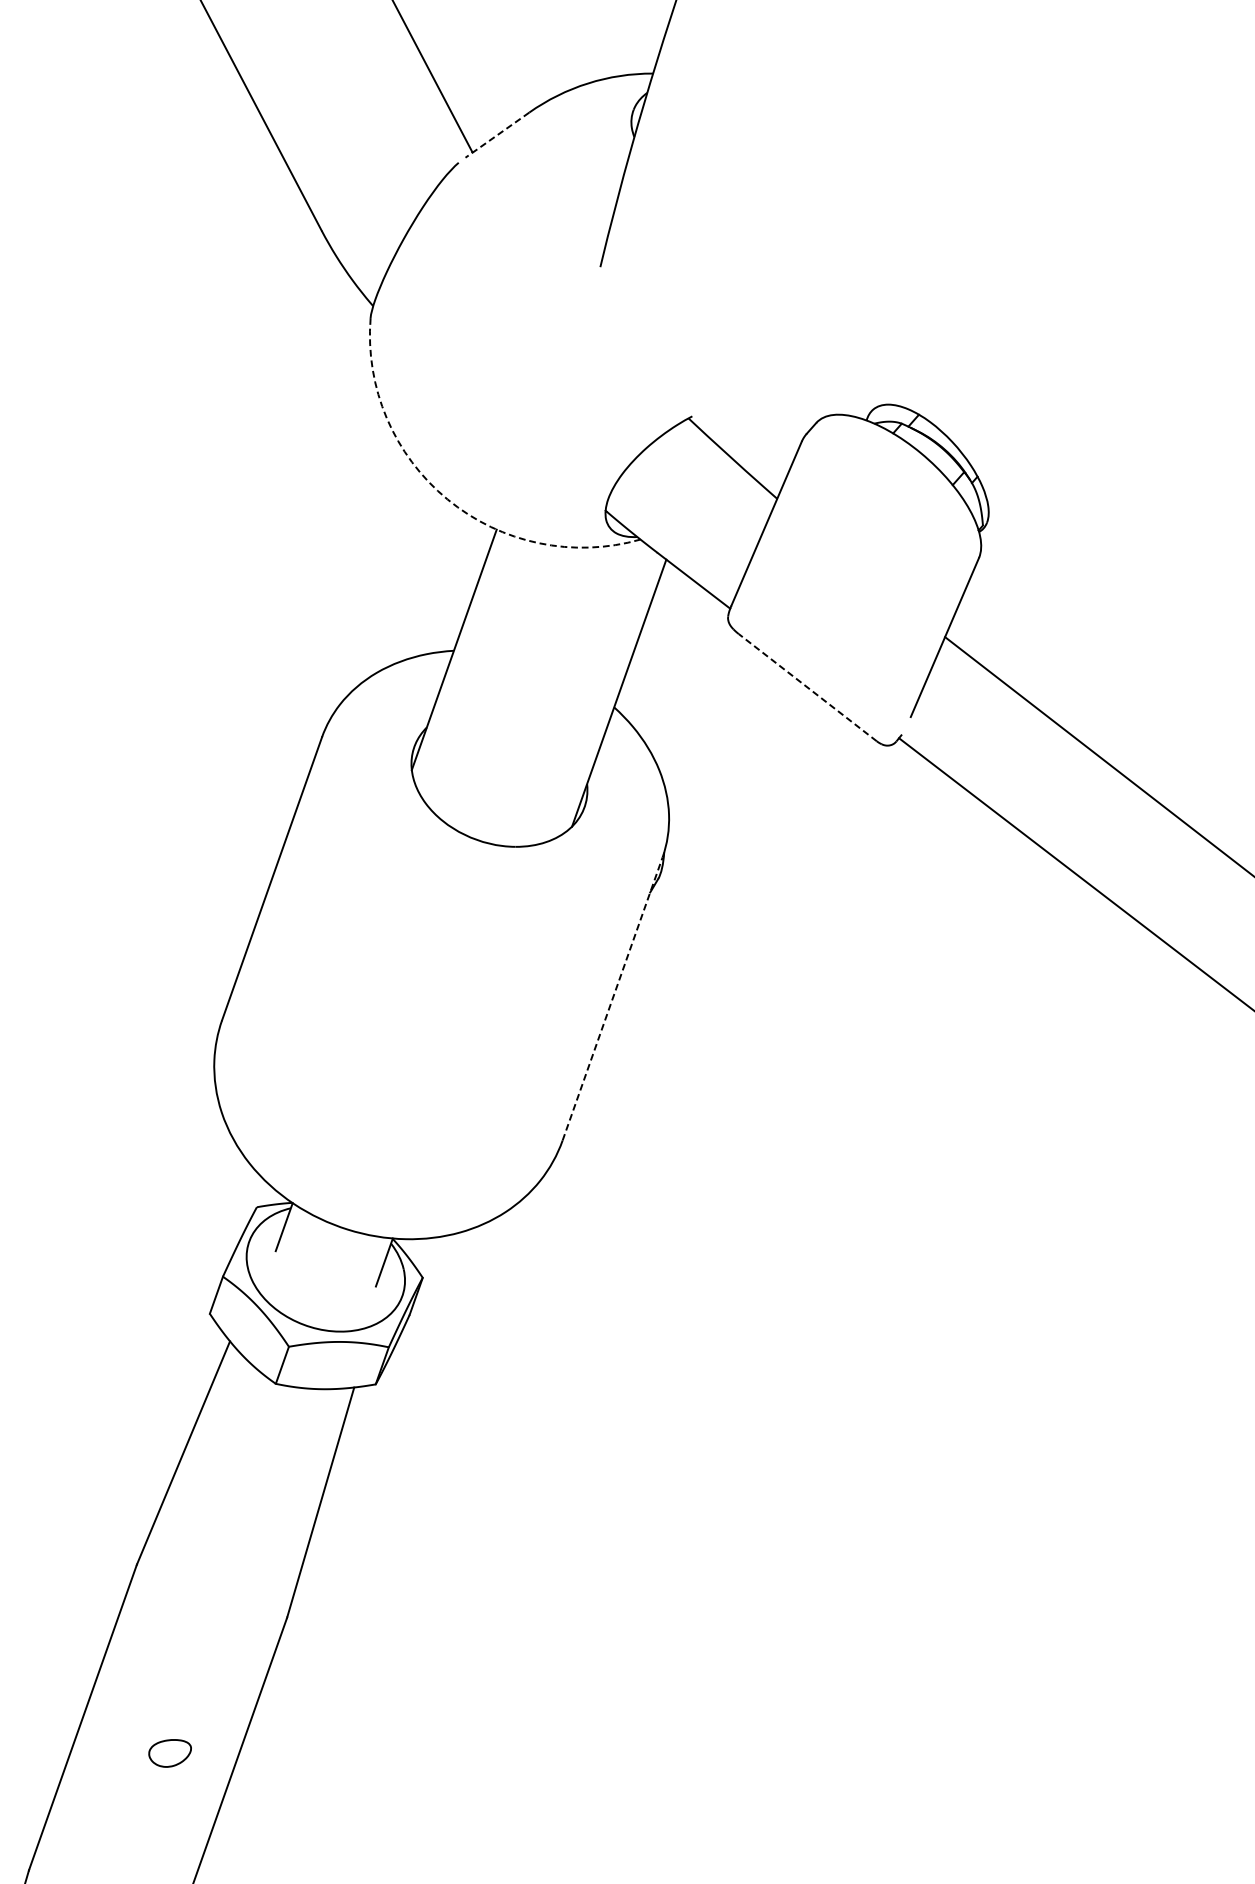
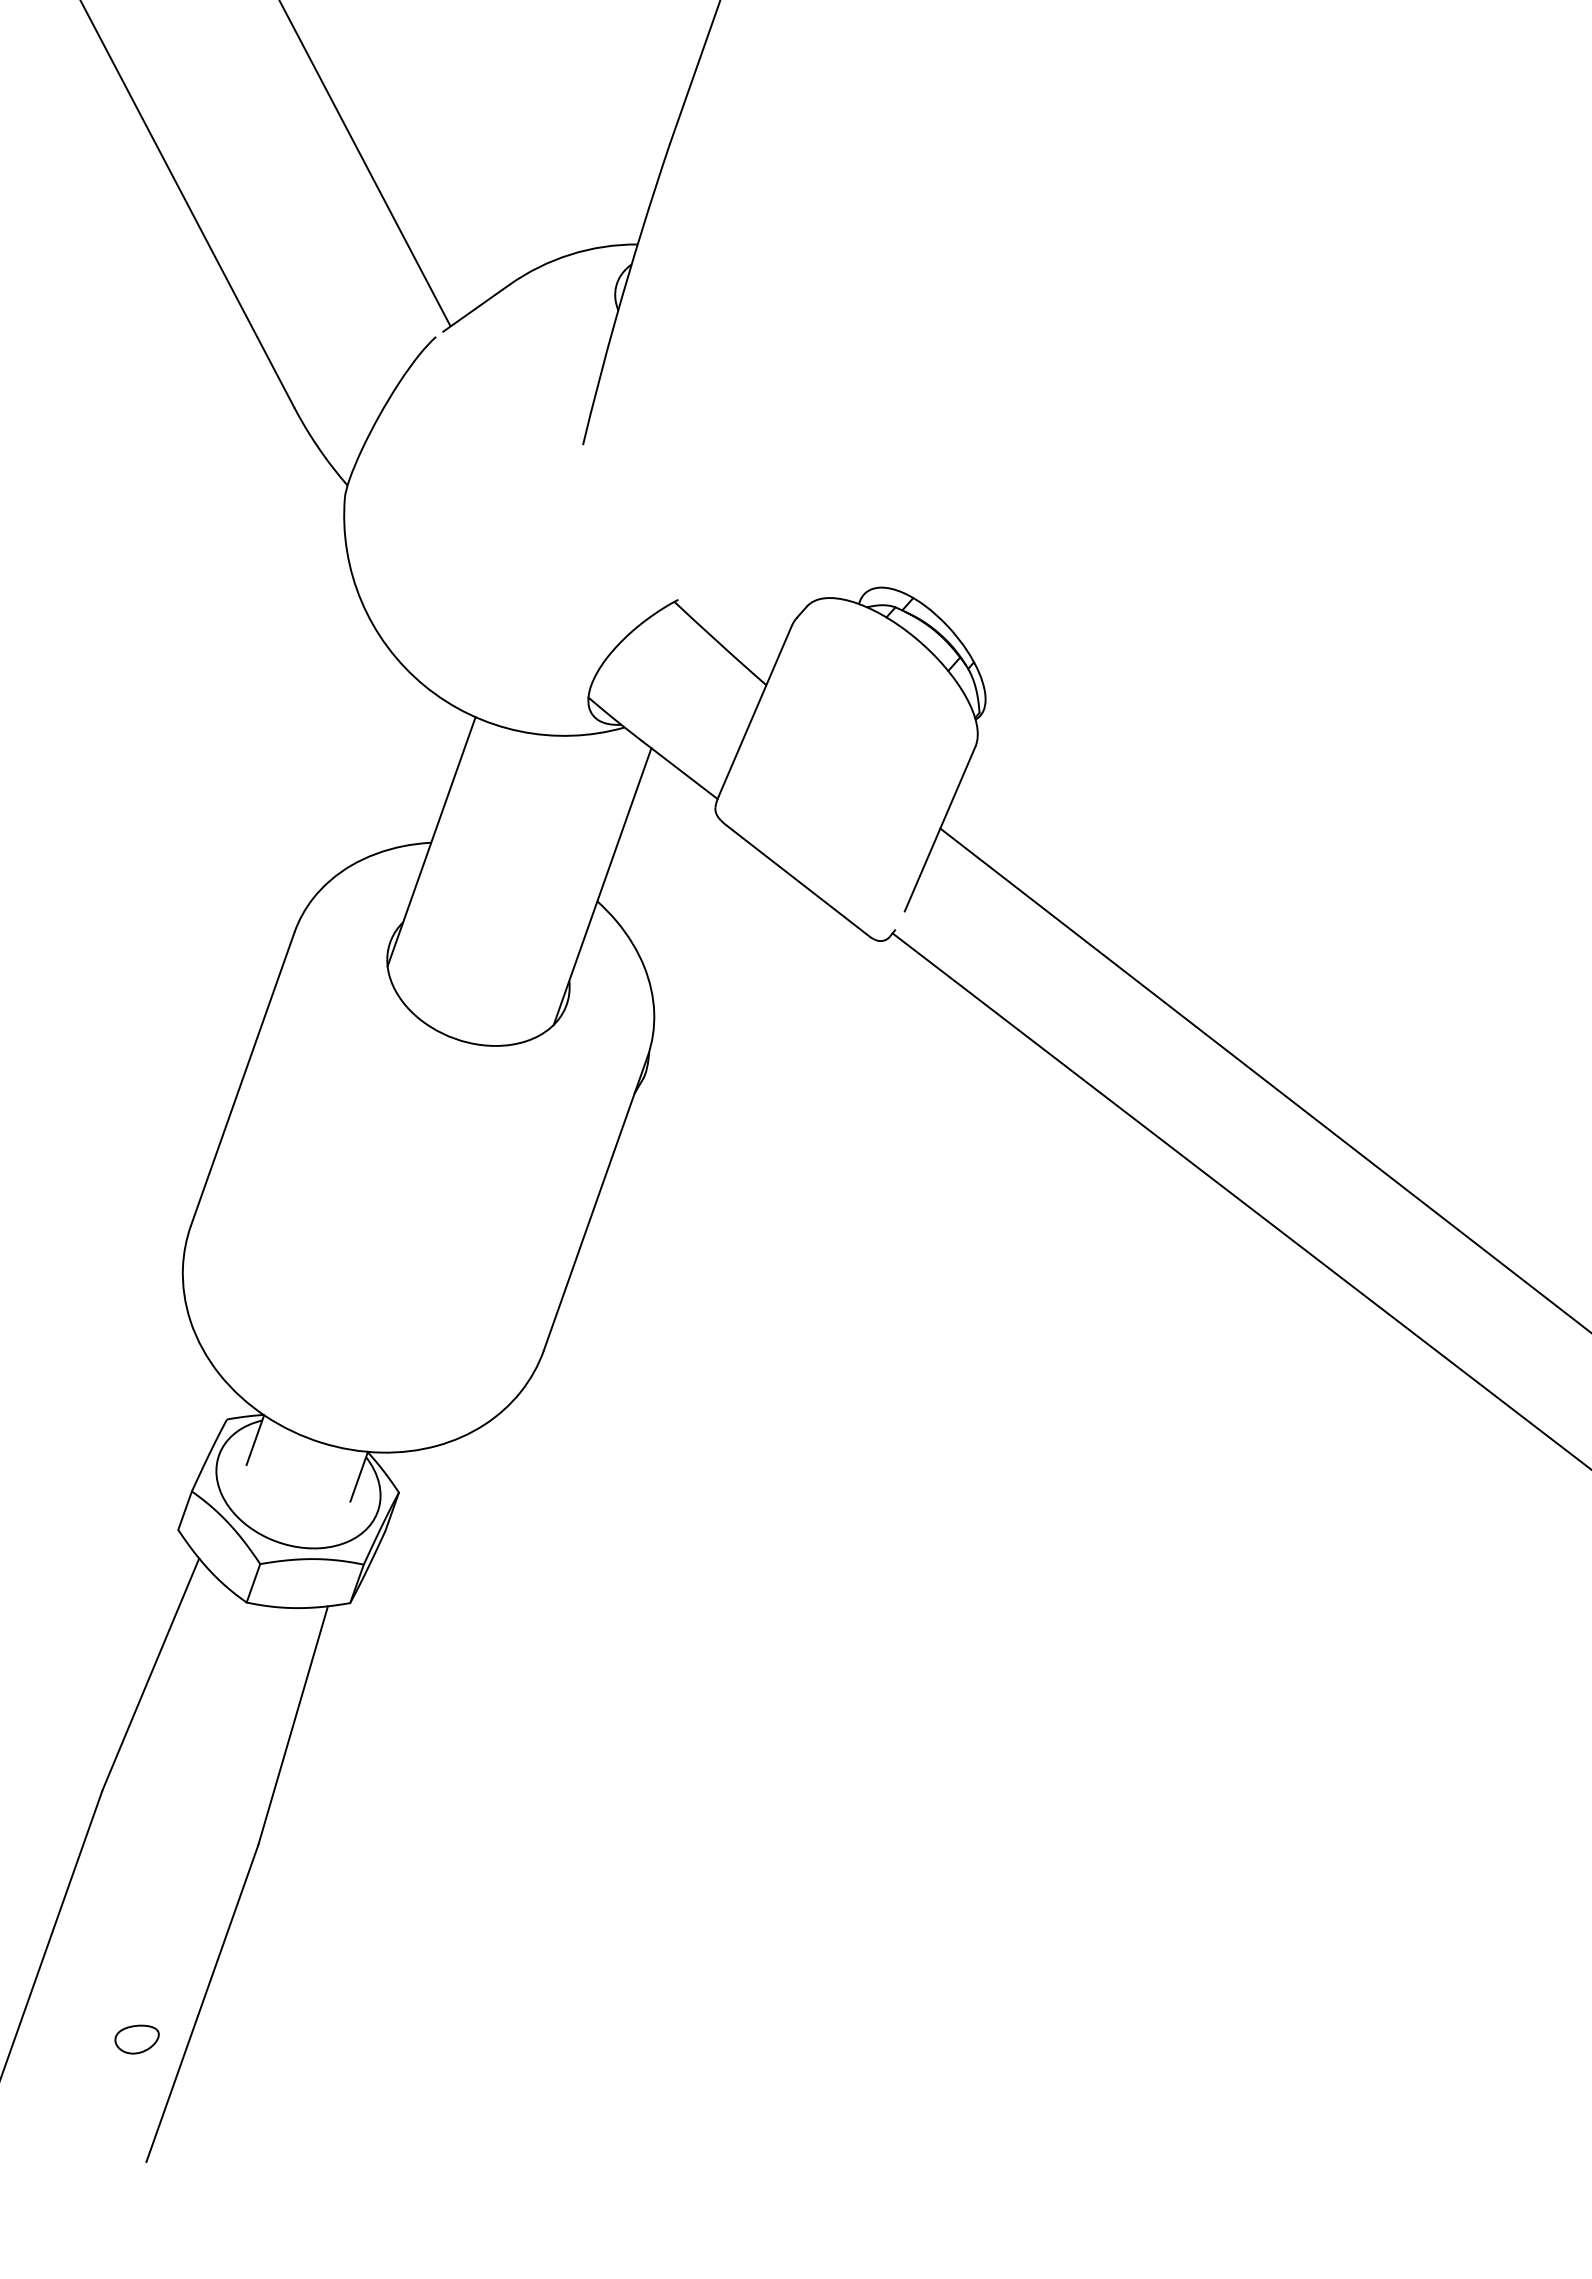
line: (496, 135) -> (475, 308), dashed -> solid
arc: (447, 499) -> (424, 685), dashed -> solid
line: (808, 687) -> (798, 880), dashed -> solid
line: (612, 998) -> (595, 1203), dashed -> solid
part: (169, 1753) -> (136, 2039), moved

